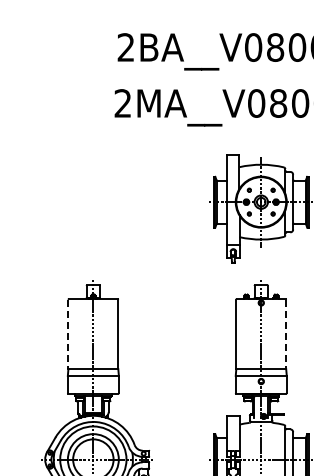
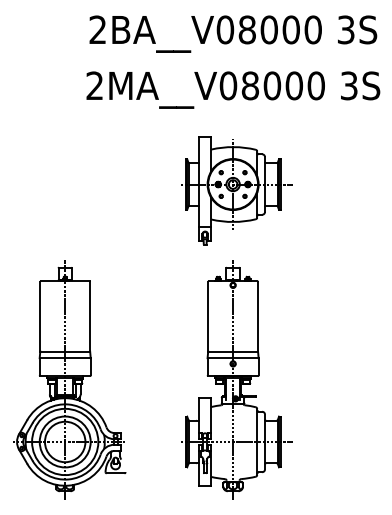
line: (68, 334) -> (40, 316), dashed -> solid
line: (286, 334) -> (258, 316), dashed -> solid

